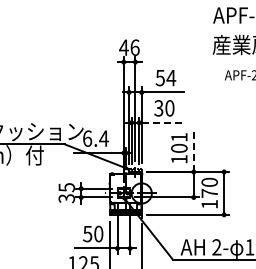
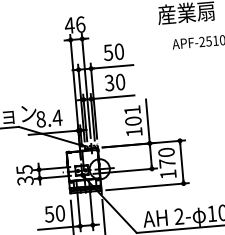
text: (171, 77) -> (119, 51), 54 -> 50
line: (162, 122) -> (114, 96), dashed -> solid
text: (87, 138) -> (41, 119), 6.4 -> 8.4
line: (193, 149) -> (147, 121), dashed -> solid

